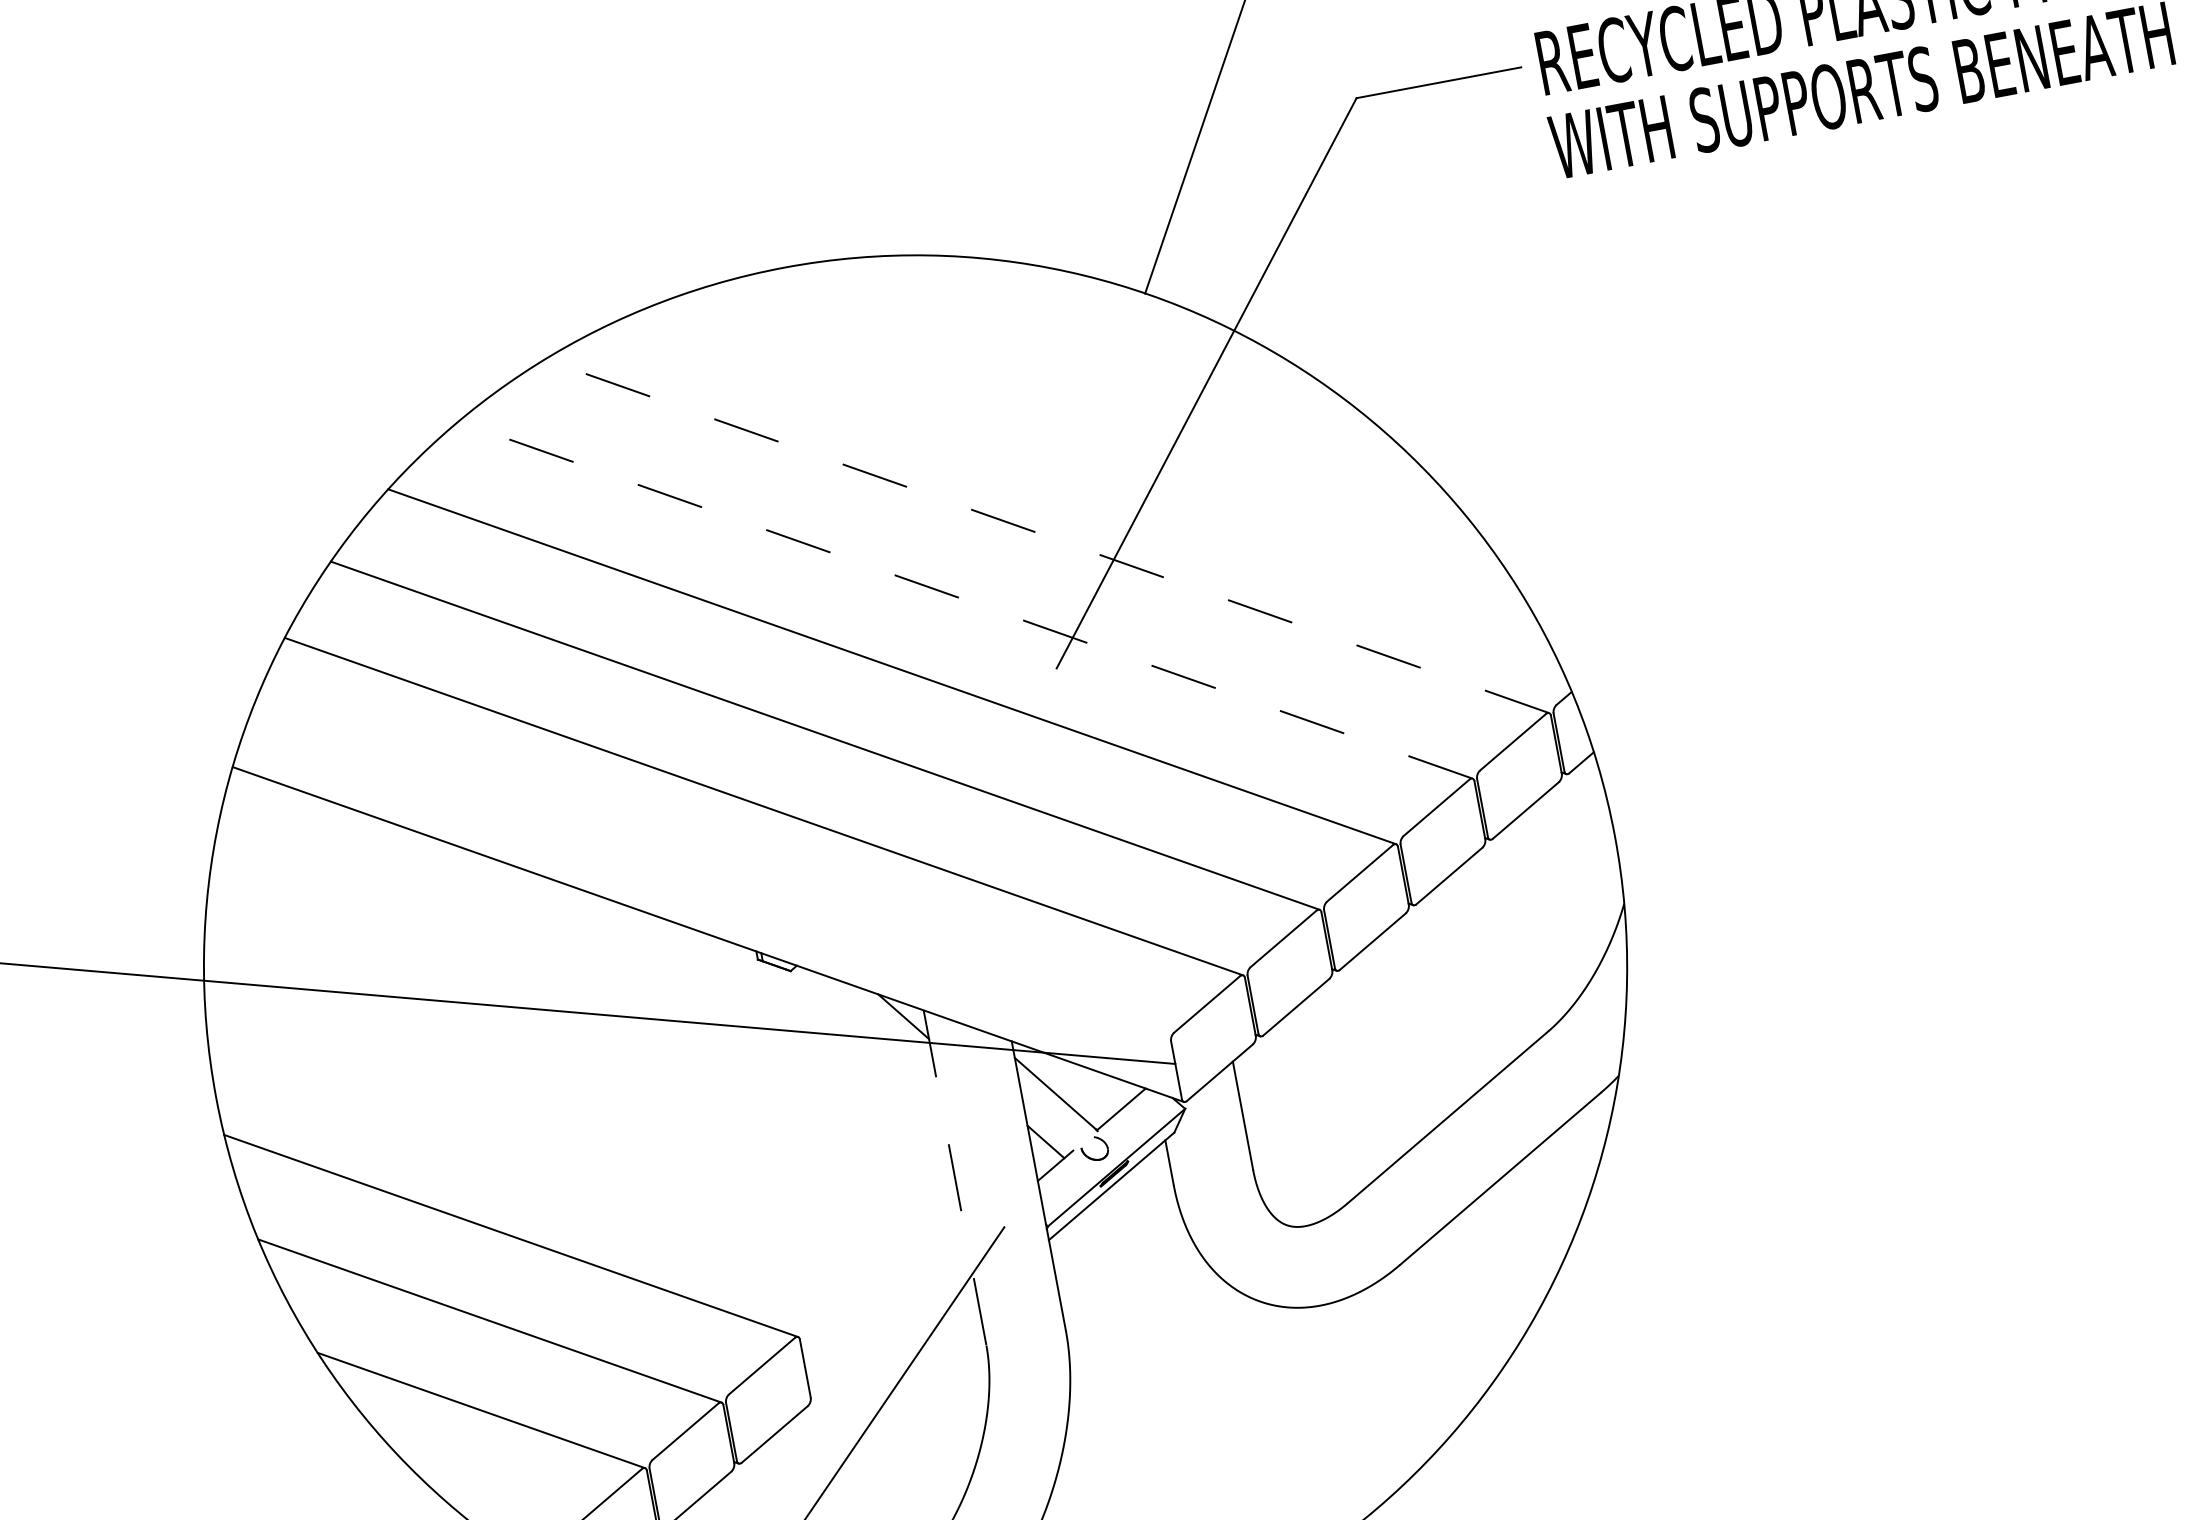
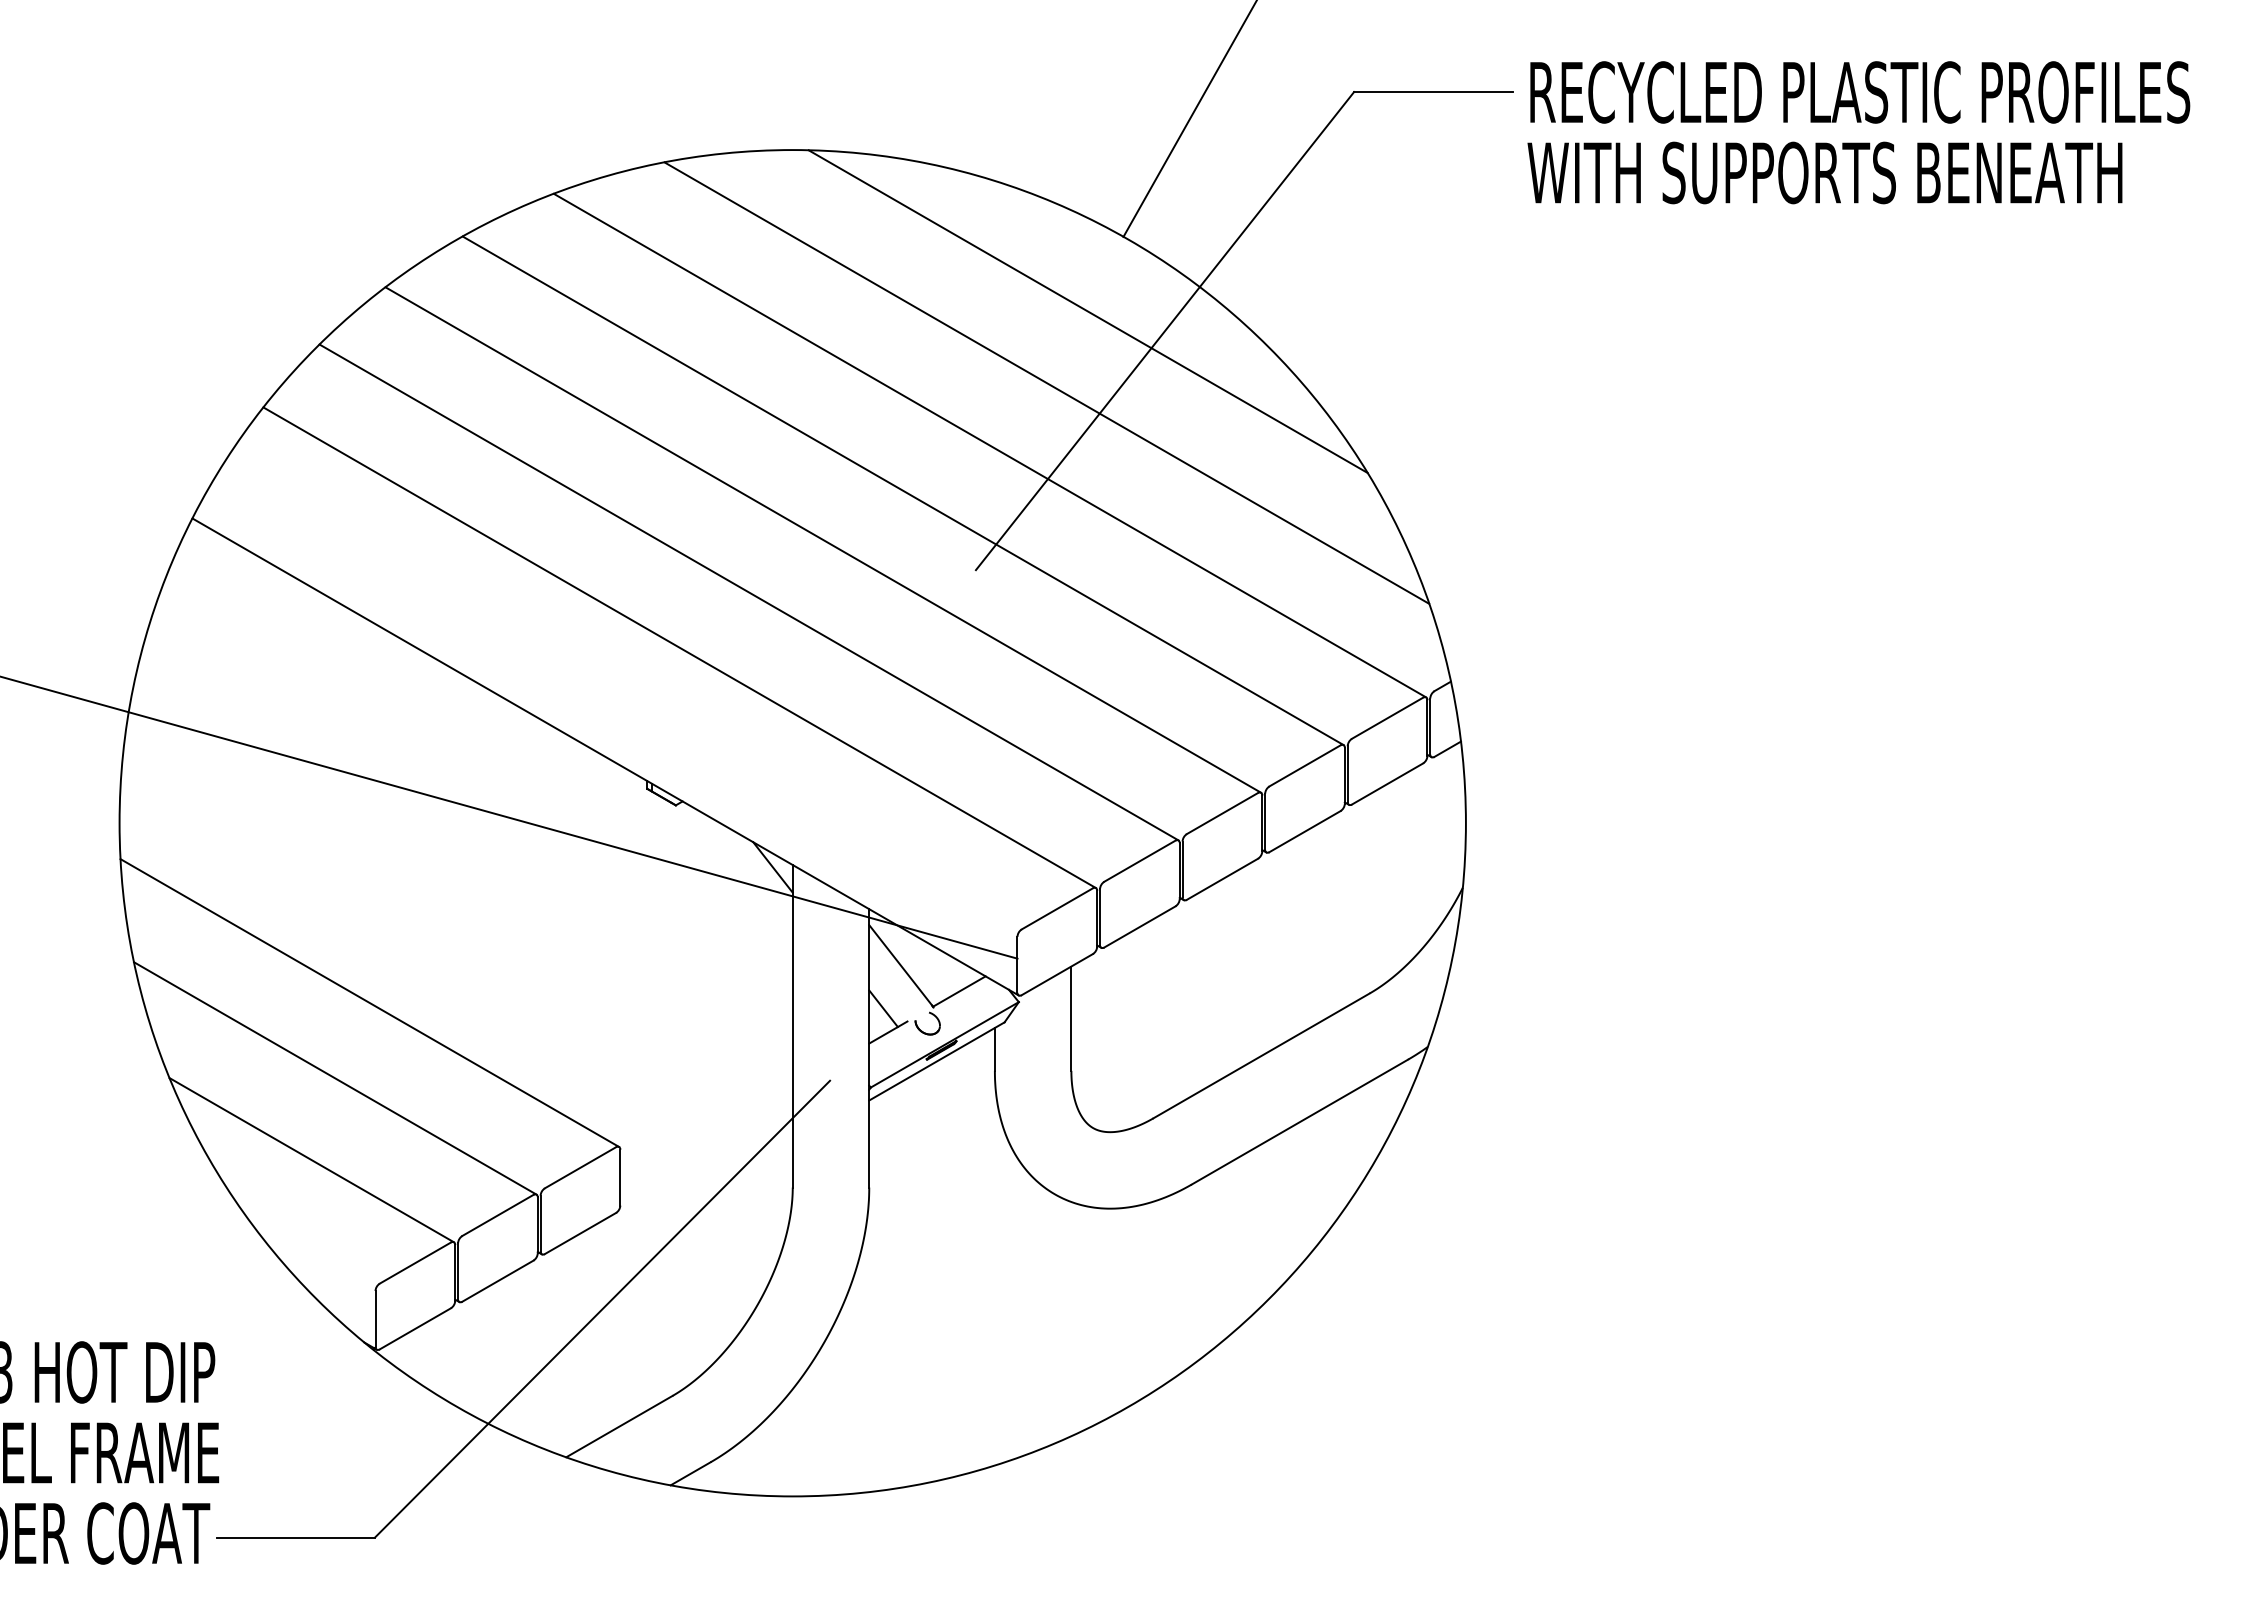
line: (1122, 378) -> (1087, 311), added
line: (1093, 459) -> (1046, 382), added
line: (1047, 536) -> (990, 445), dashed -> solid
line: (965, 599) -> (903, 490), dashed -> solid
line: (954, 1178) -> (792, 1026), dashed -> solid

